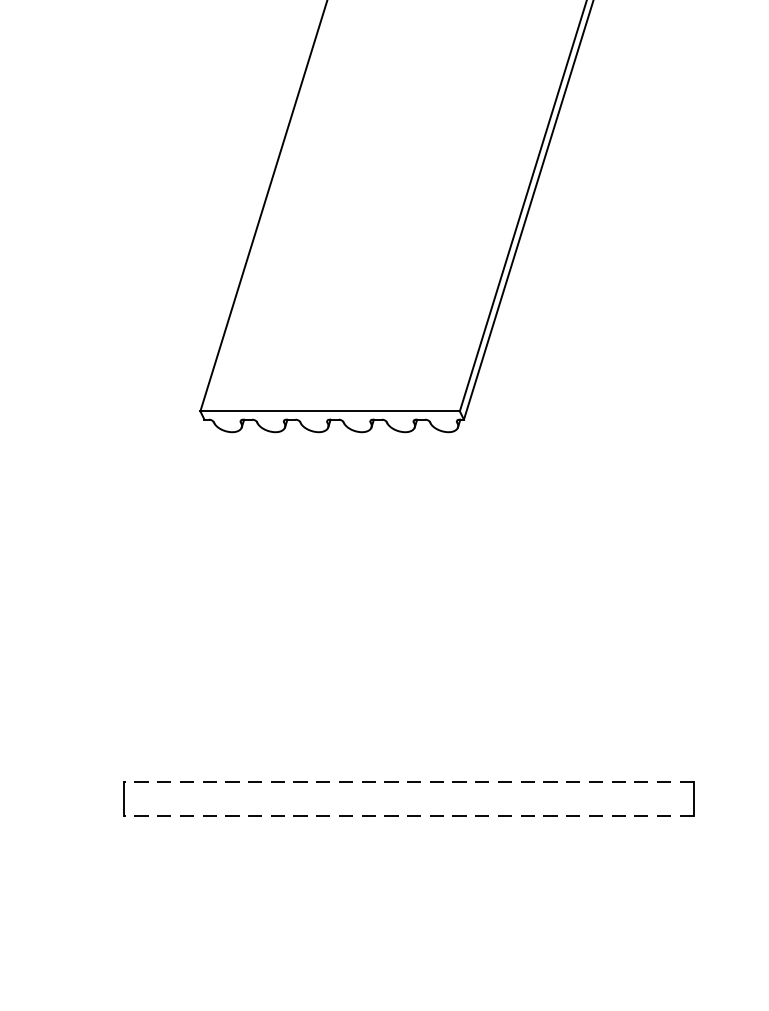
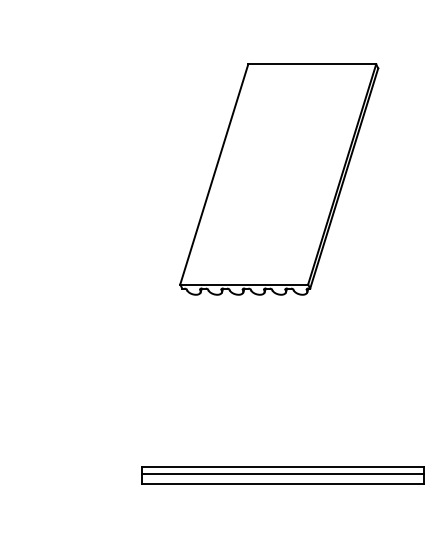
line: (409, 782) -> (283, 467), dashed -> solid
line: (407, 794) -> (282, 473), added
line: (409, 814) -> (283, 483), dashed -> solid

